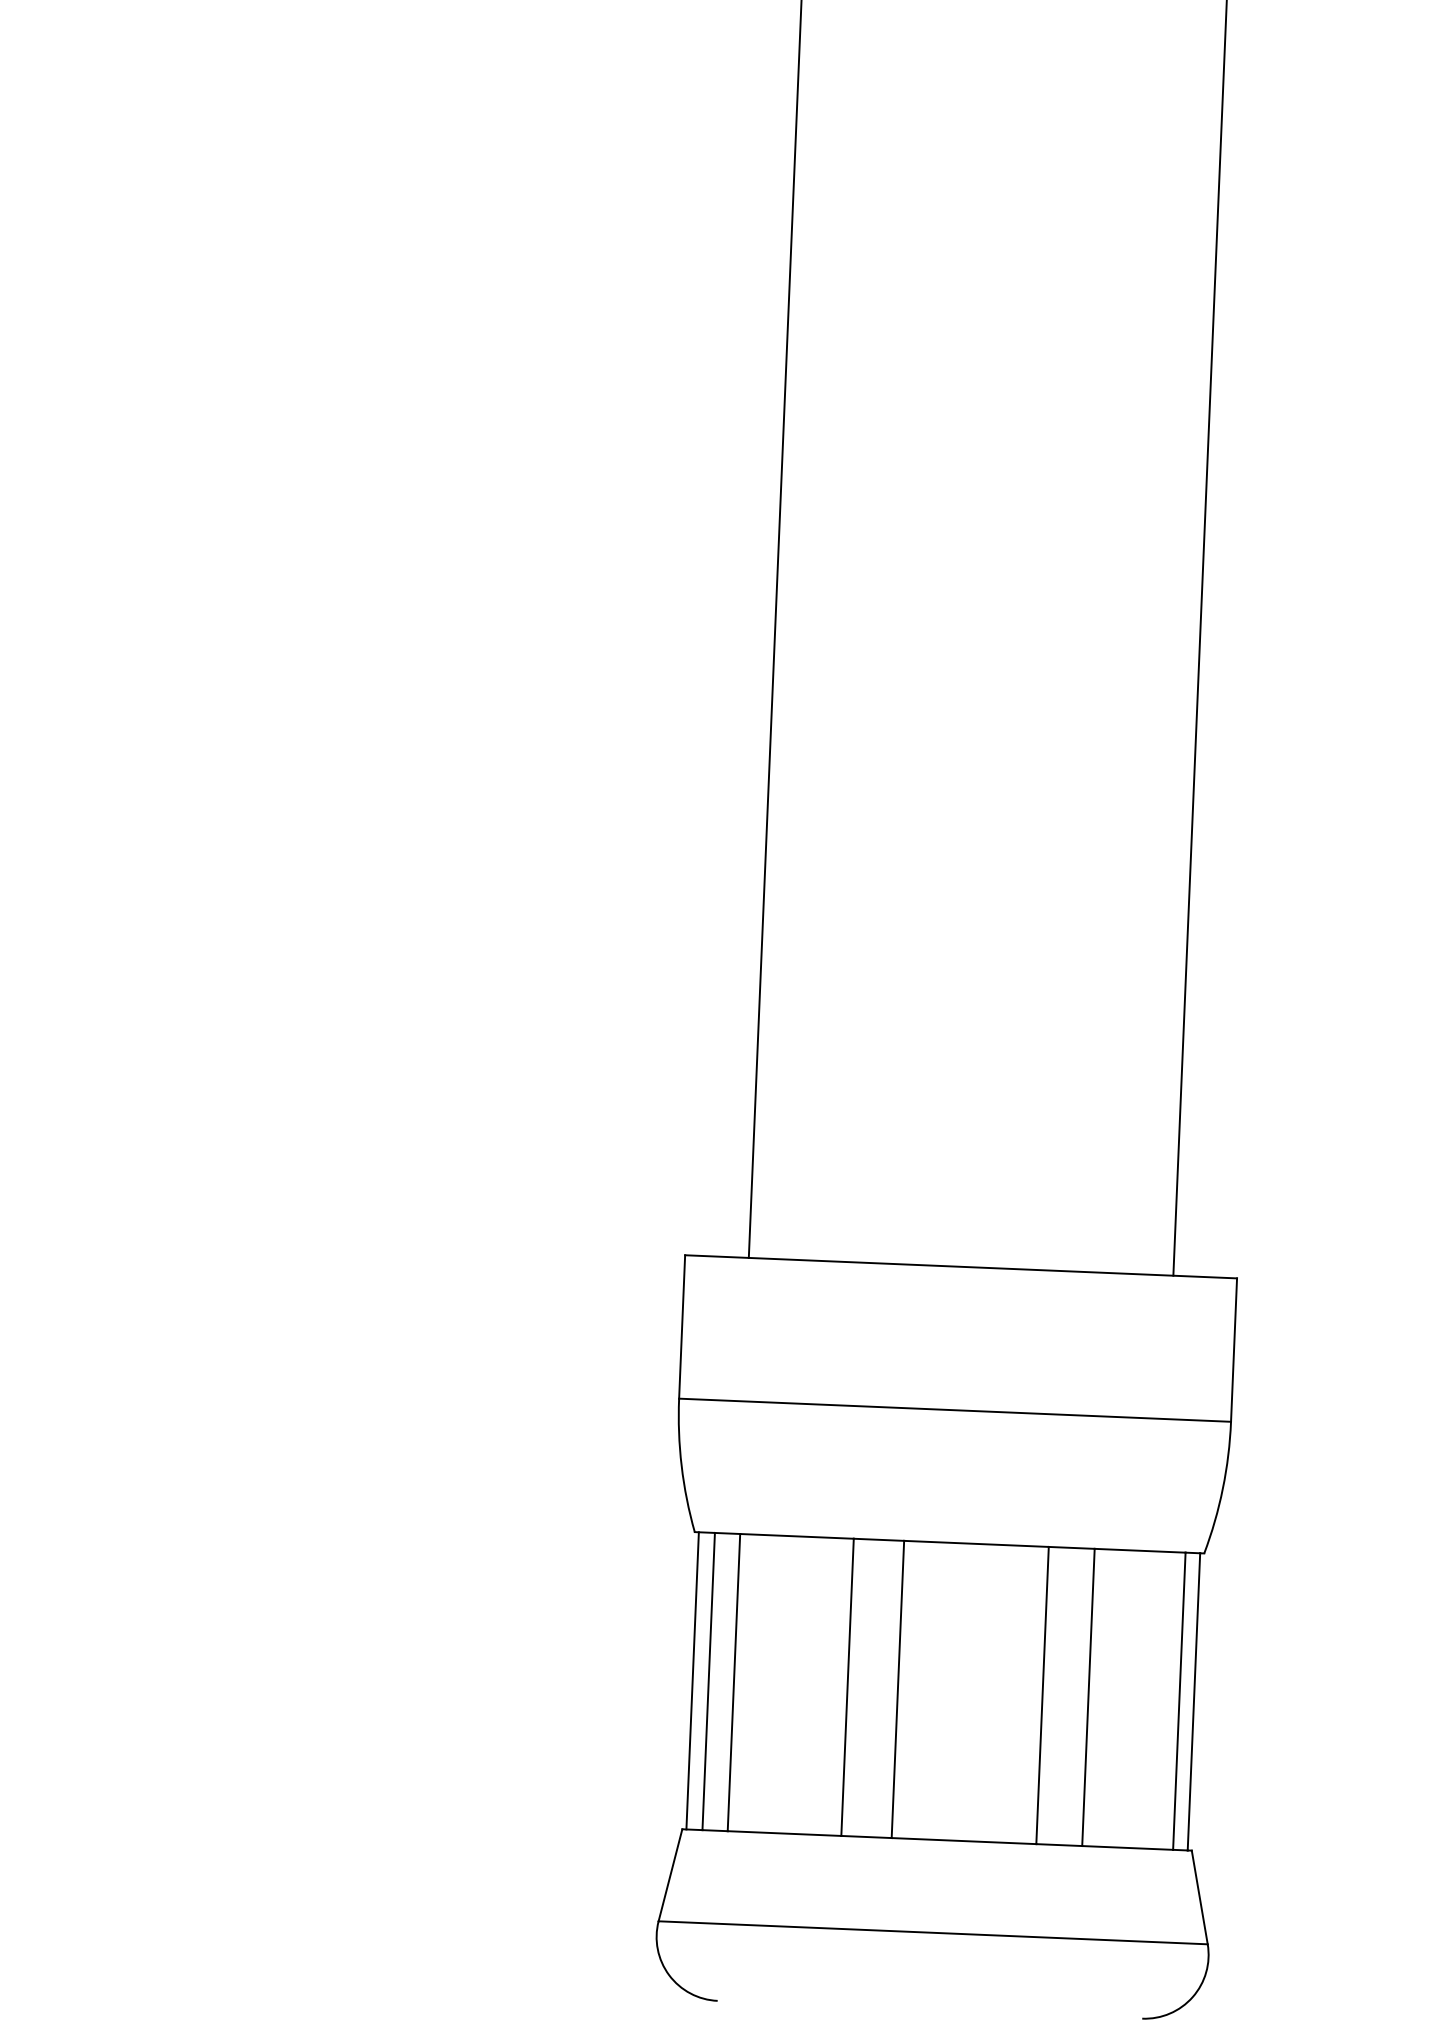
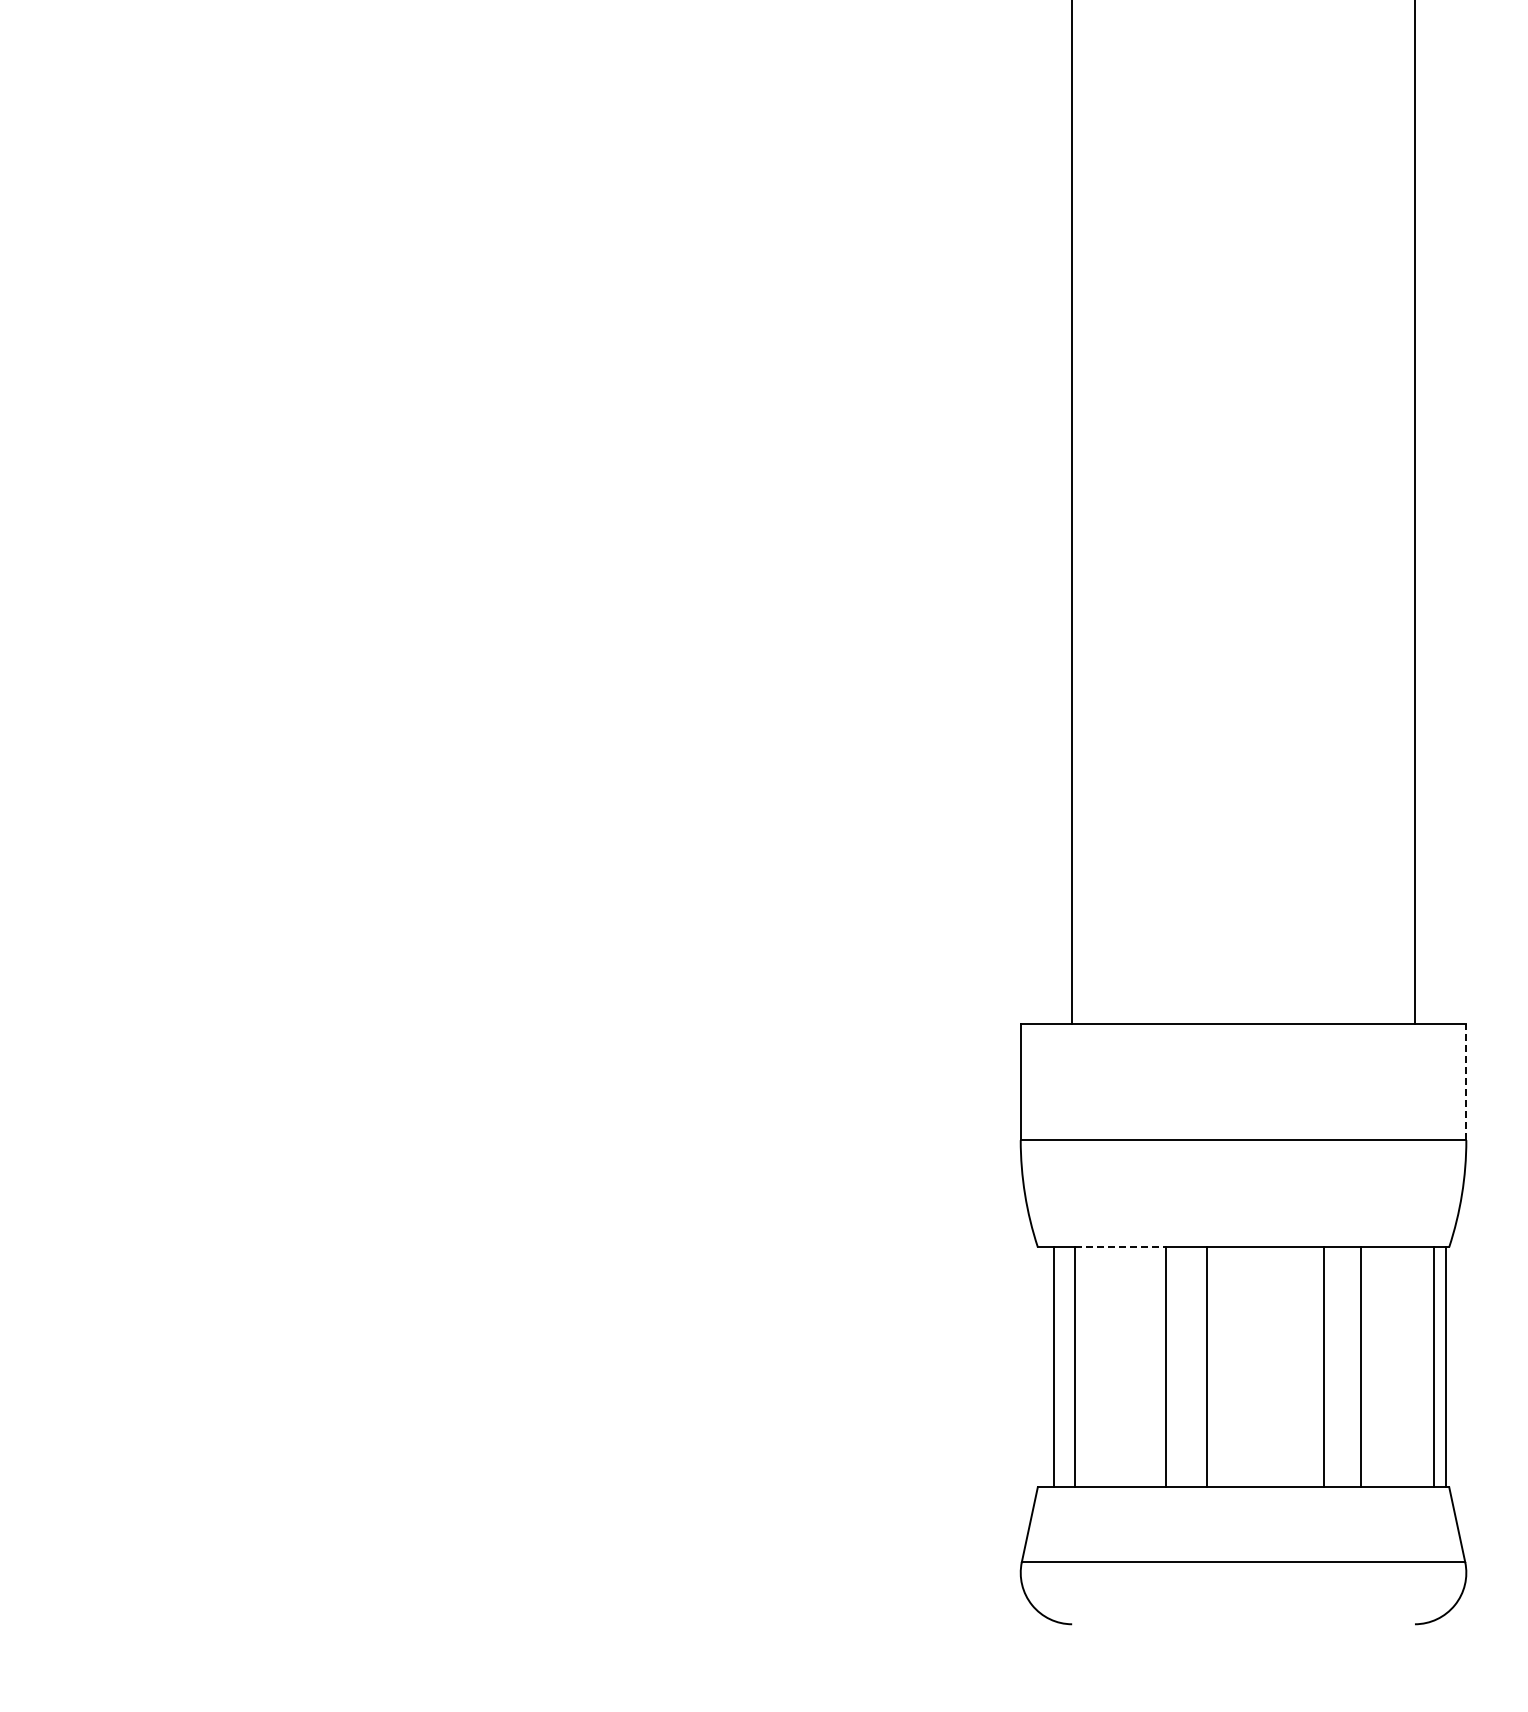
line: (1234, 1350) -> (1466, 1082), solid -> dashed
line: (797, 1536) -> (1120, 1247), solid -> dashed
line: (693, 1681) -> (1041, 1367), removed

